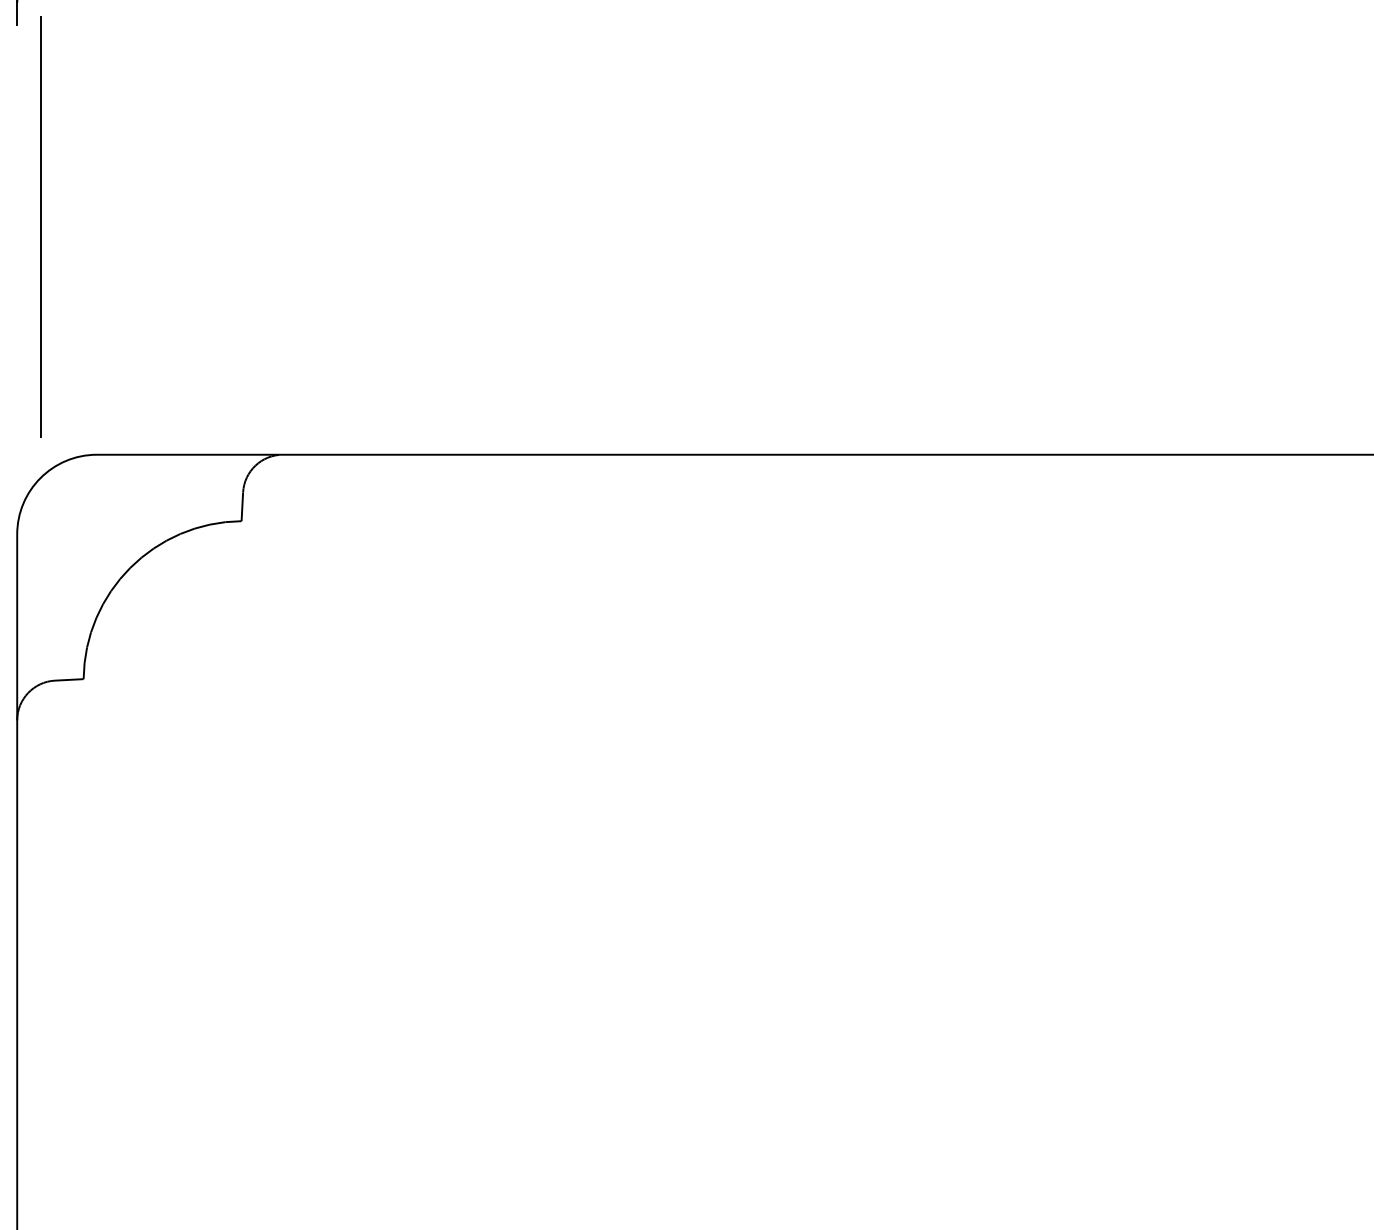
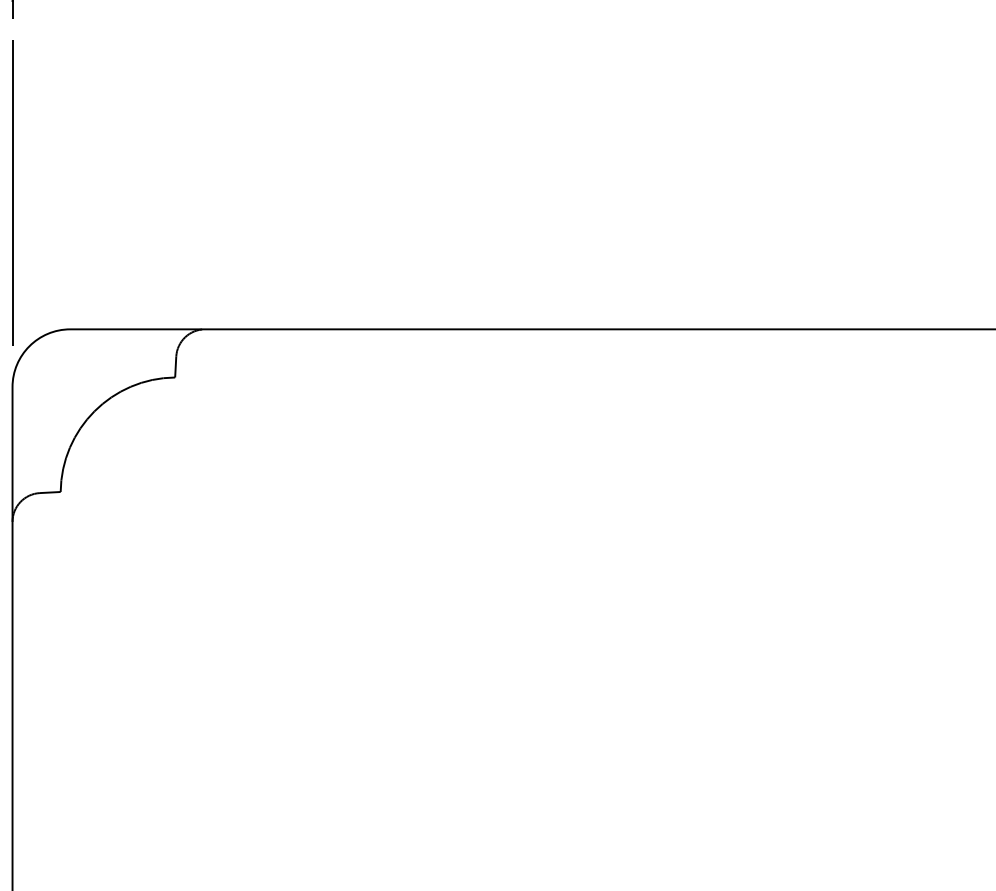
line: (40, 226) -> (12, 192), moved

